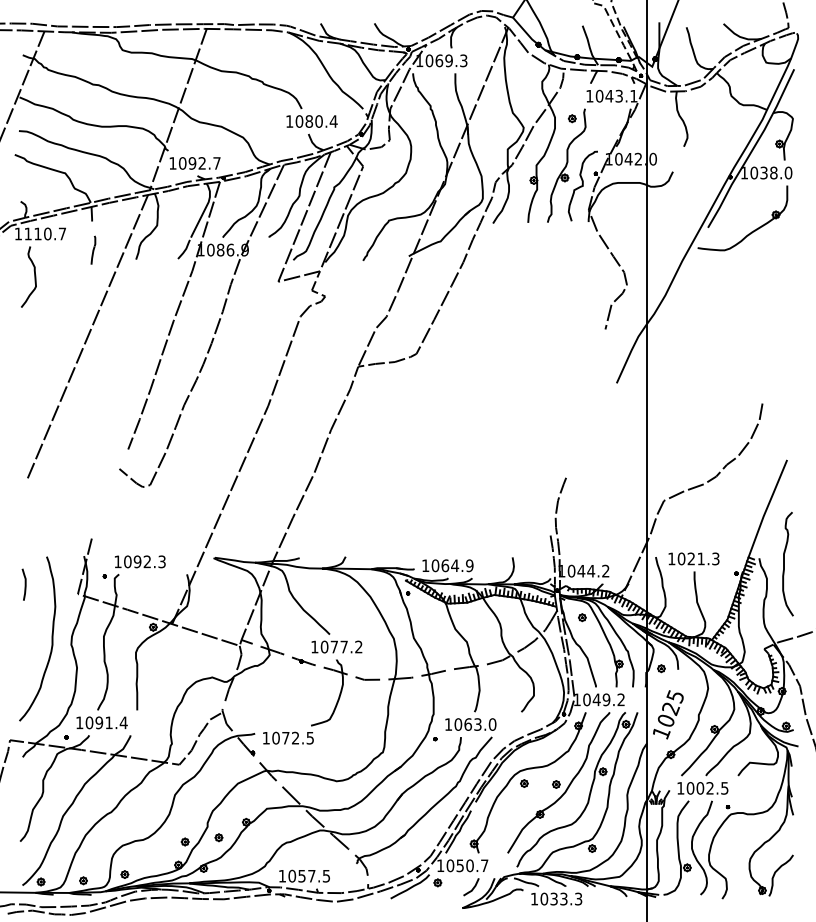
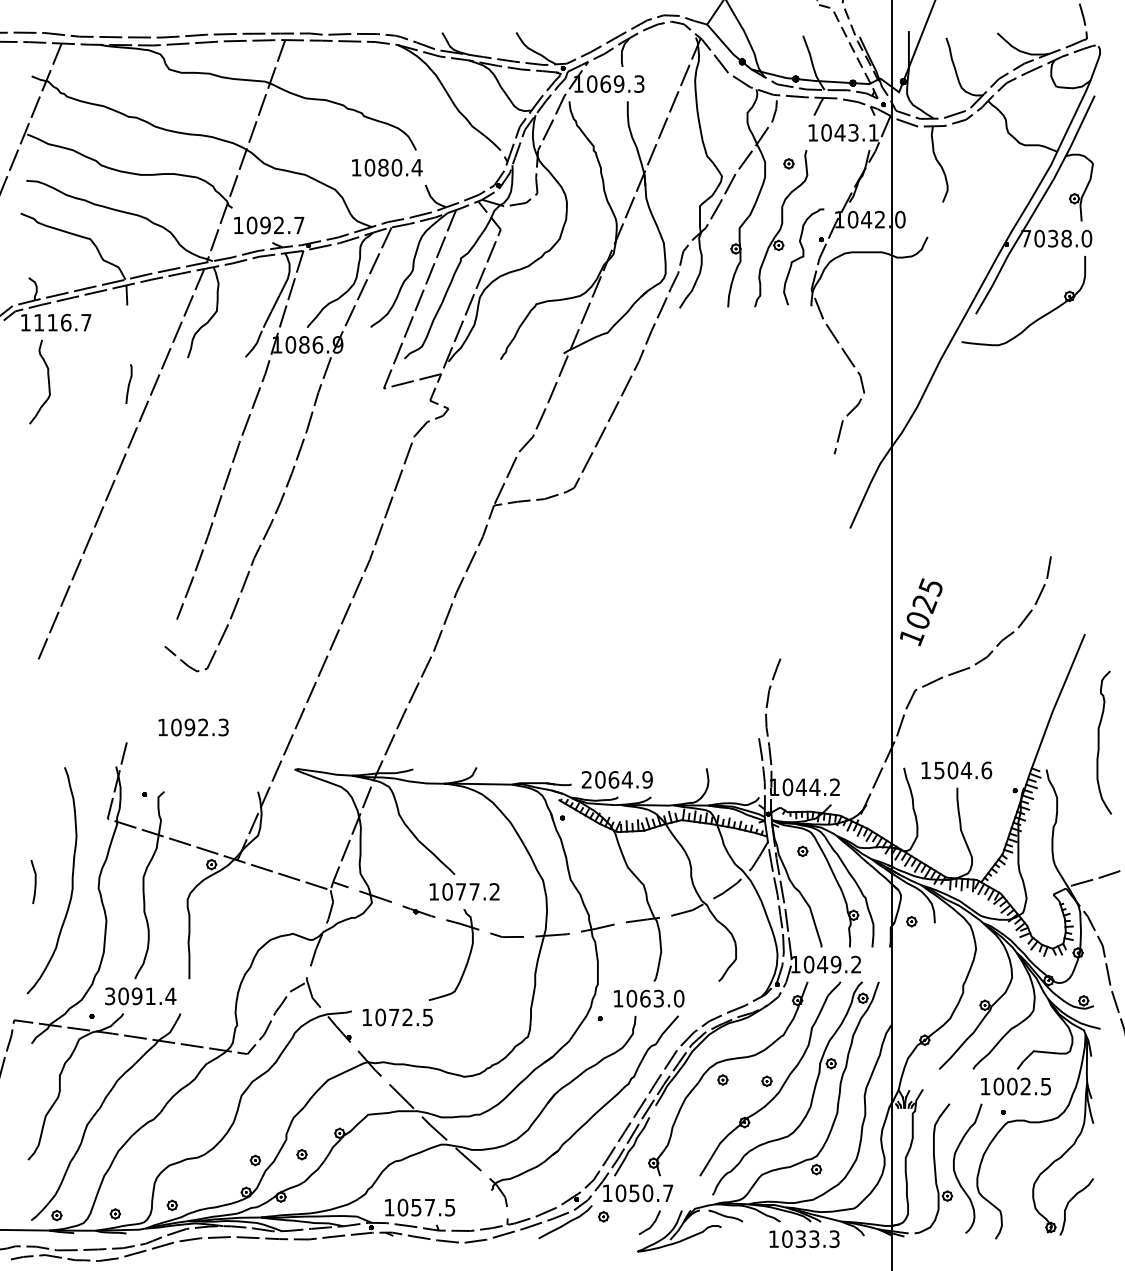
text: (312, 121) -> (387, 167), moved
text: (744, 172) -> (1026, 238), 1038.0 -> 7038.0
text: (48, 233) -> (66, 322), 1110.7 -> 1116.7
part: (93, 249) -> (128, 383), moved
text: (699, 558) -> (963, 770), 1021.3 -> 1504.6
text: (140, 561) -> (193, 727), moved
curve: (784, 564) -> (1099, 742), moved
text: (425, 565) -> (586, 779), 1064.9 -> 2064.9
curve: (24, 585) -> (34, 882), moved
text: (668, 714) -> (921, 612), moved
text: (79, 722) -> (110, 996), 1091.4 -> 3091.4
text: (702, 788) -> (1015, 1086), moved
text: (556, 898) -> (804, 1238), moved

